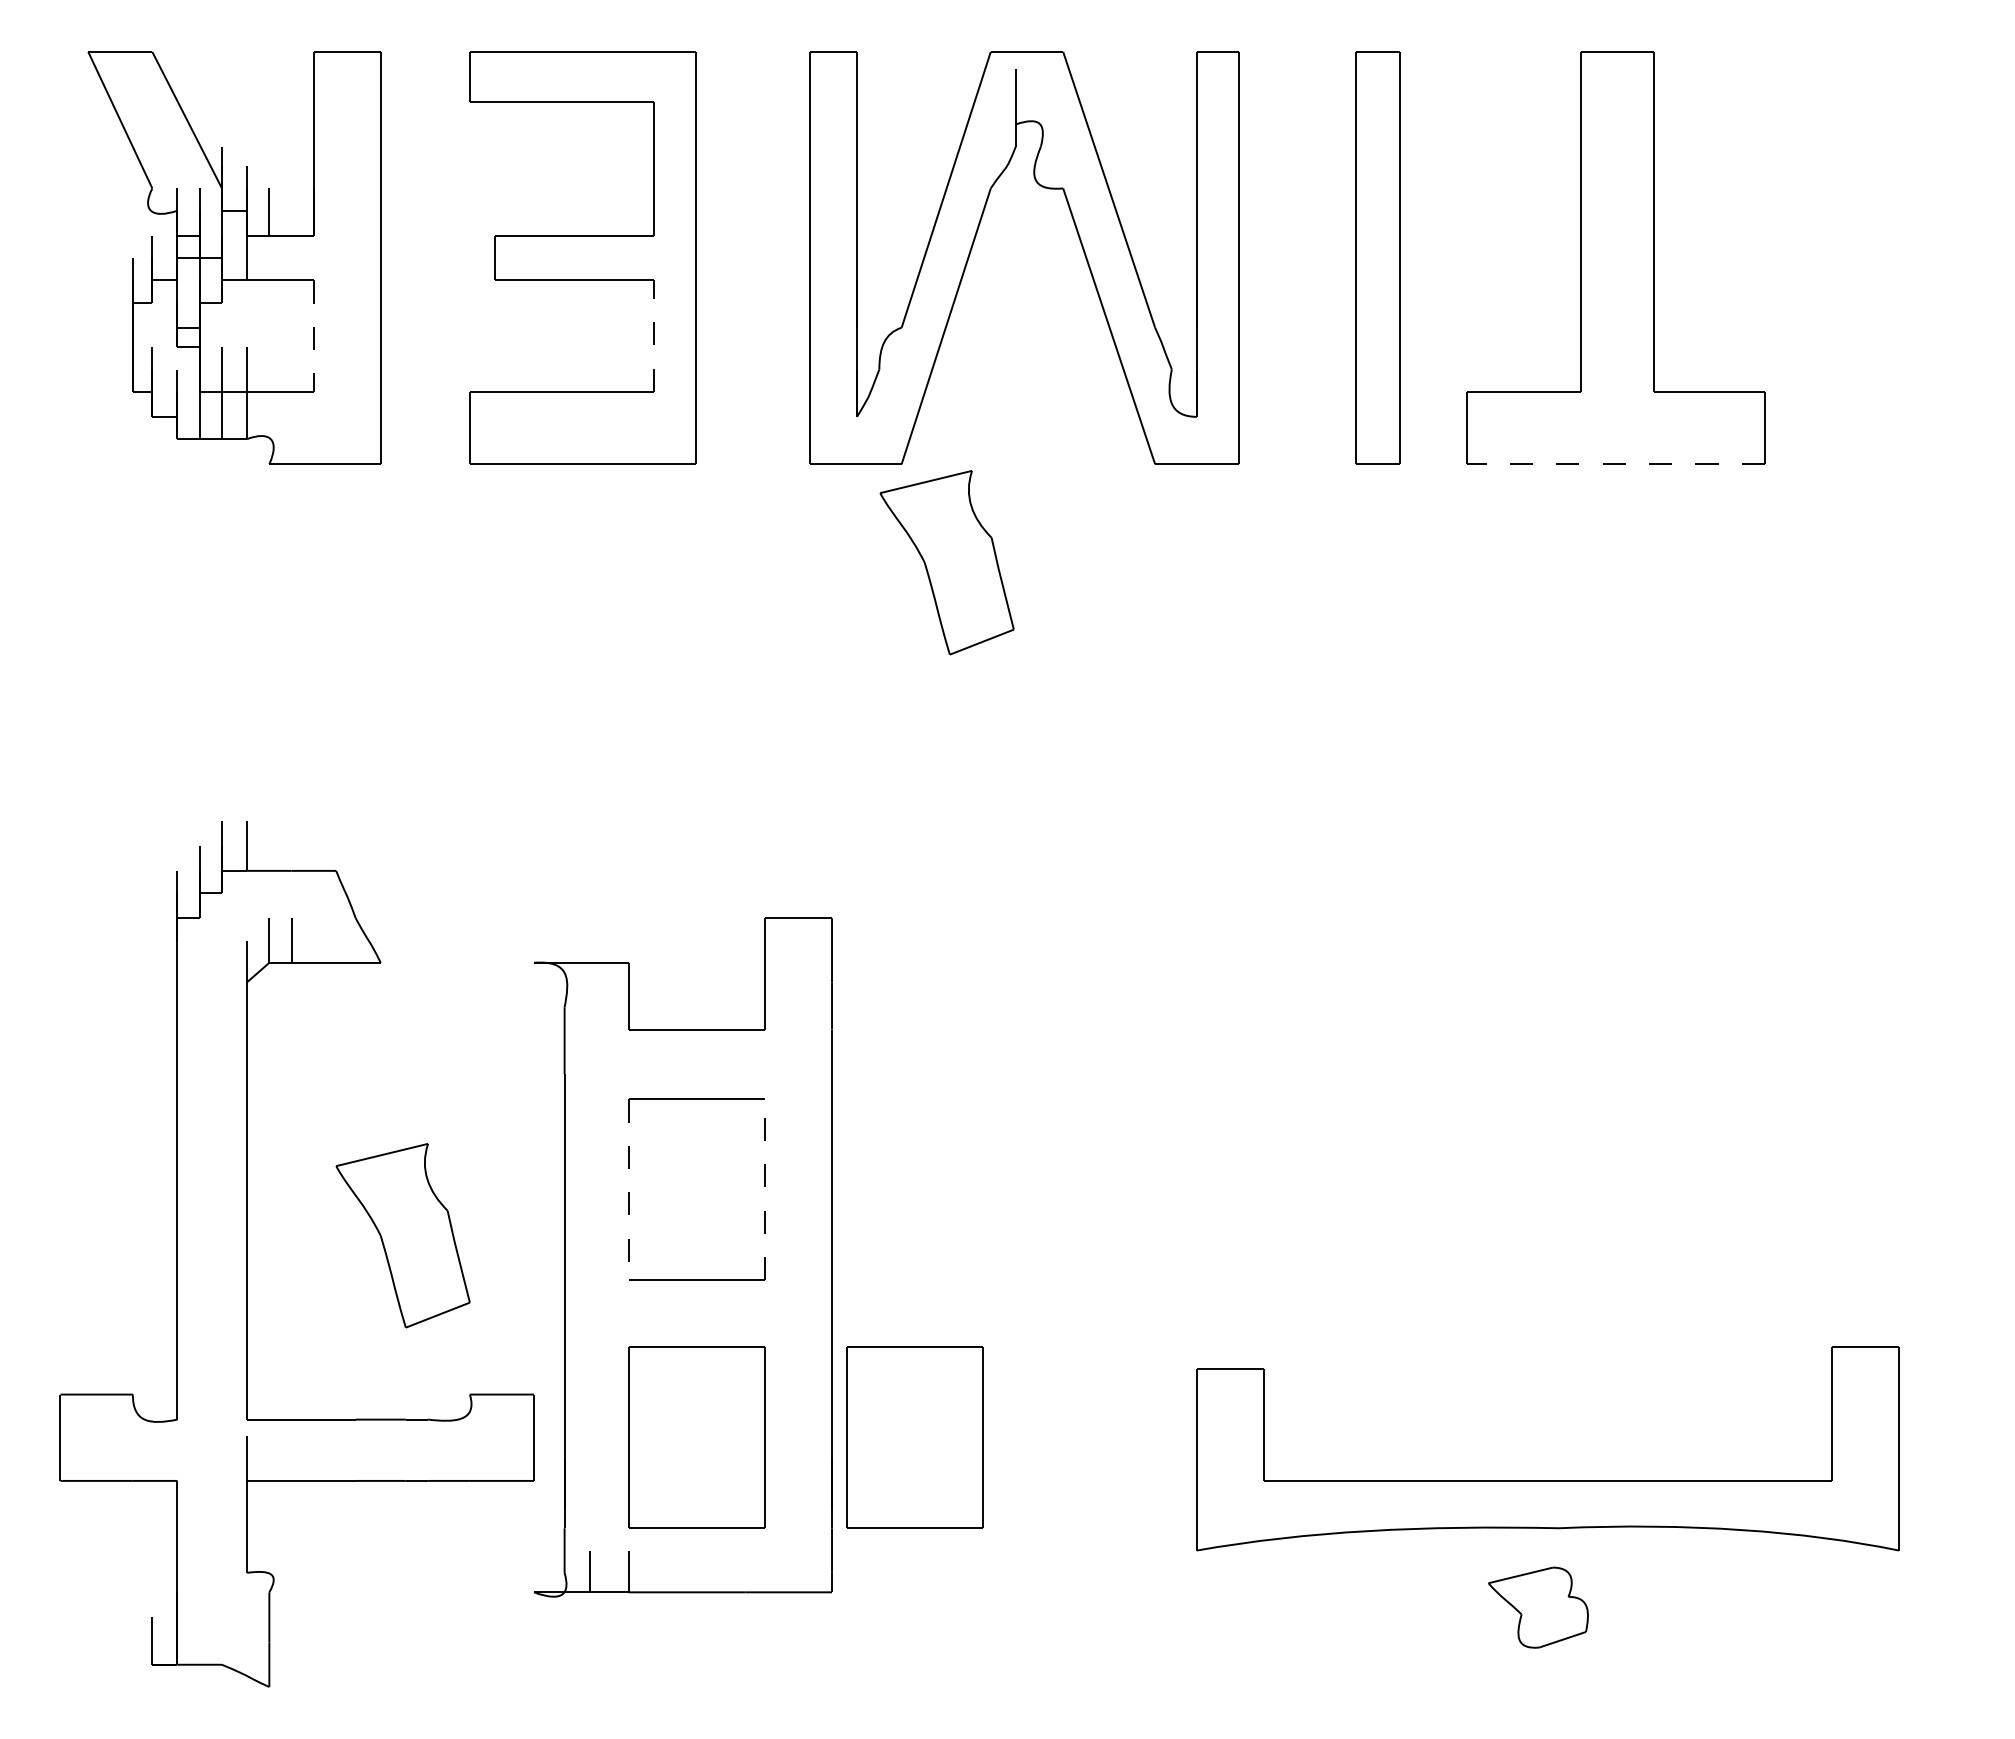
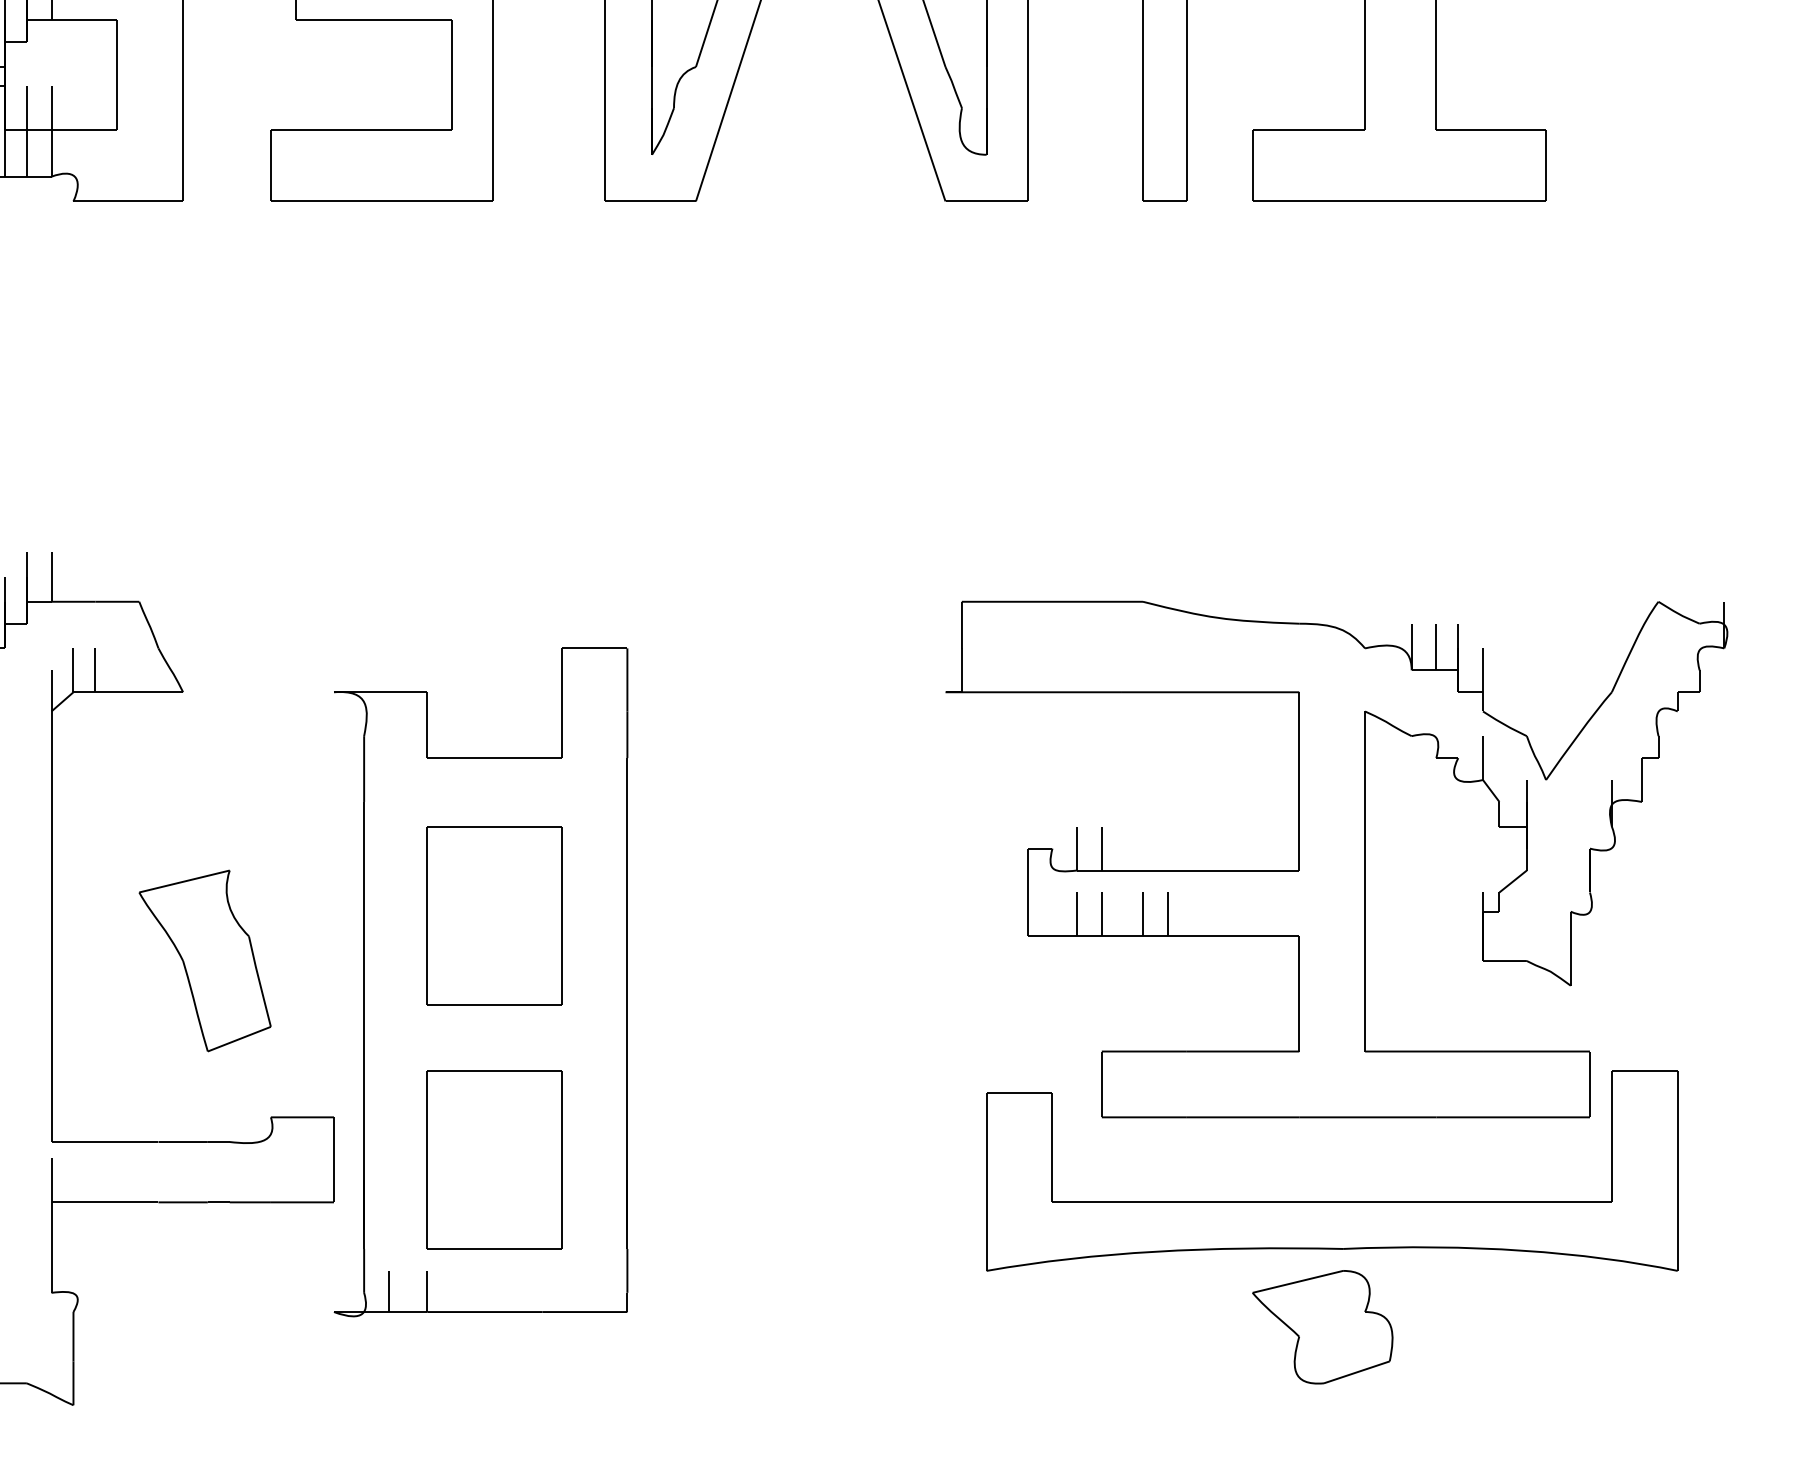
line: (313, 336) -> (116, 75), dashed -> solid
line: (653, 336) -> (451, 75), dashed -> solid
line: (1615, 464) -> (1398, 201), dashed -> solid
part: (946, 562) -> (740, 298), removed
part: (1552, 1132) -> (1336, 859), added
line: (628, 1189) -> (427, 915), dashed -> solid
line: (765, 1189) -> (561, 915), dashed -> solid
part: (914, 1437) -> (708, 1159), removed
part: (1538, 1607) -> (1322, 1326), size x1.43

